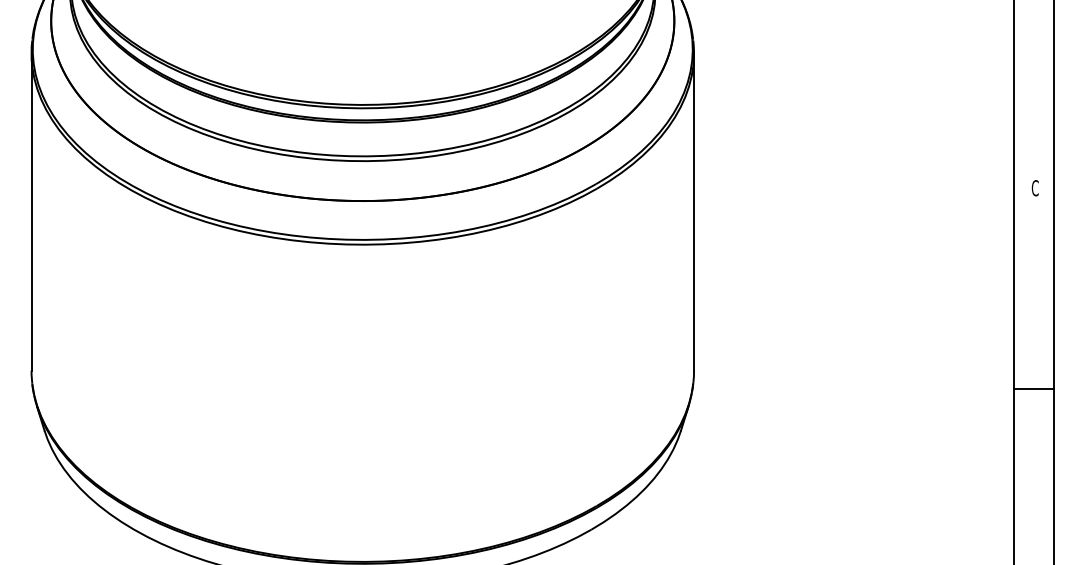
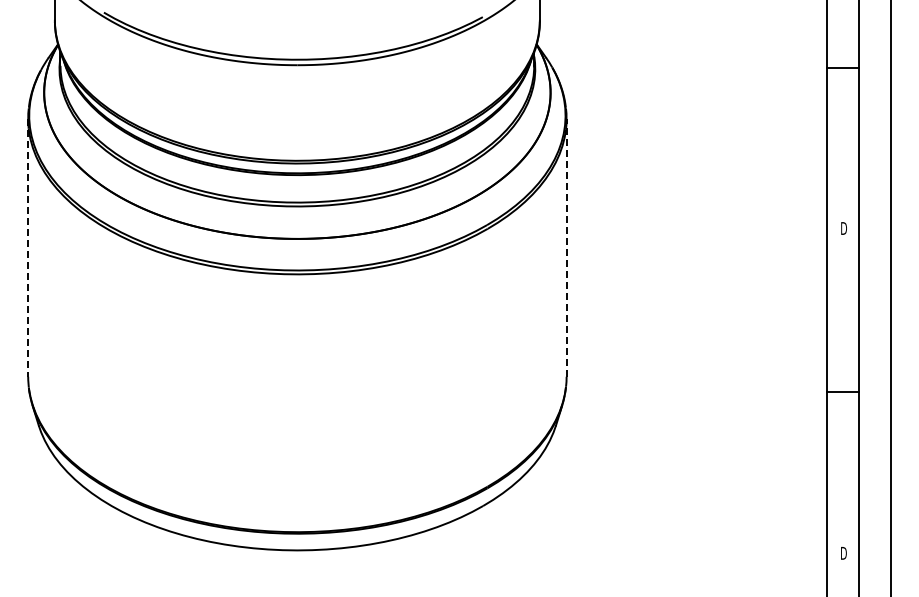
text: (1034, 188) -> (843, 228), C -> D
line: (31, 211) -> (28, 247), solid -> dashed
line: (693, 211) -> (566, 247), solid -> dashed

